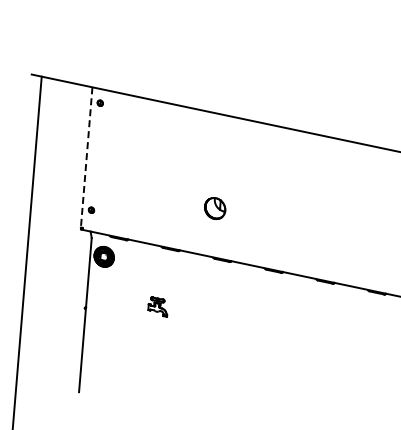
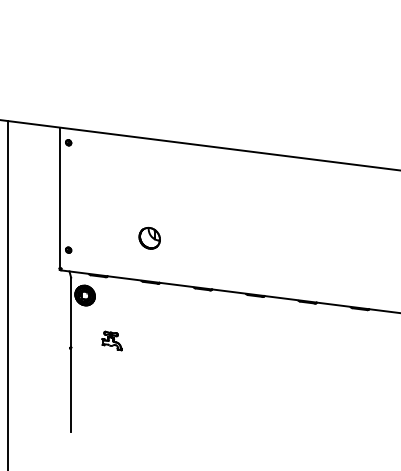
line: (86, 158) -> (59, 198), dashed -> solid
part: (214, 208) -> (149, 238), moved
part: (157, 306) -> (111, 340), moved

